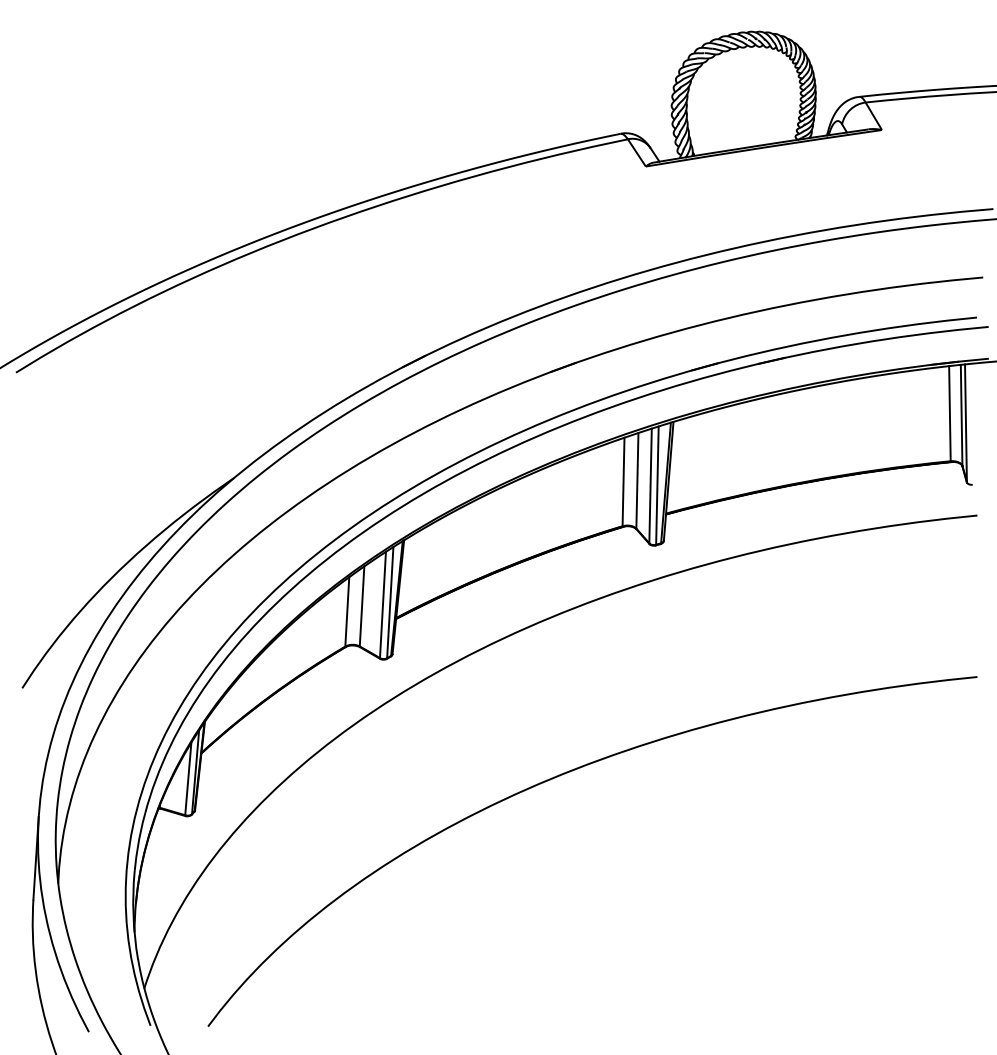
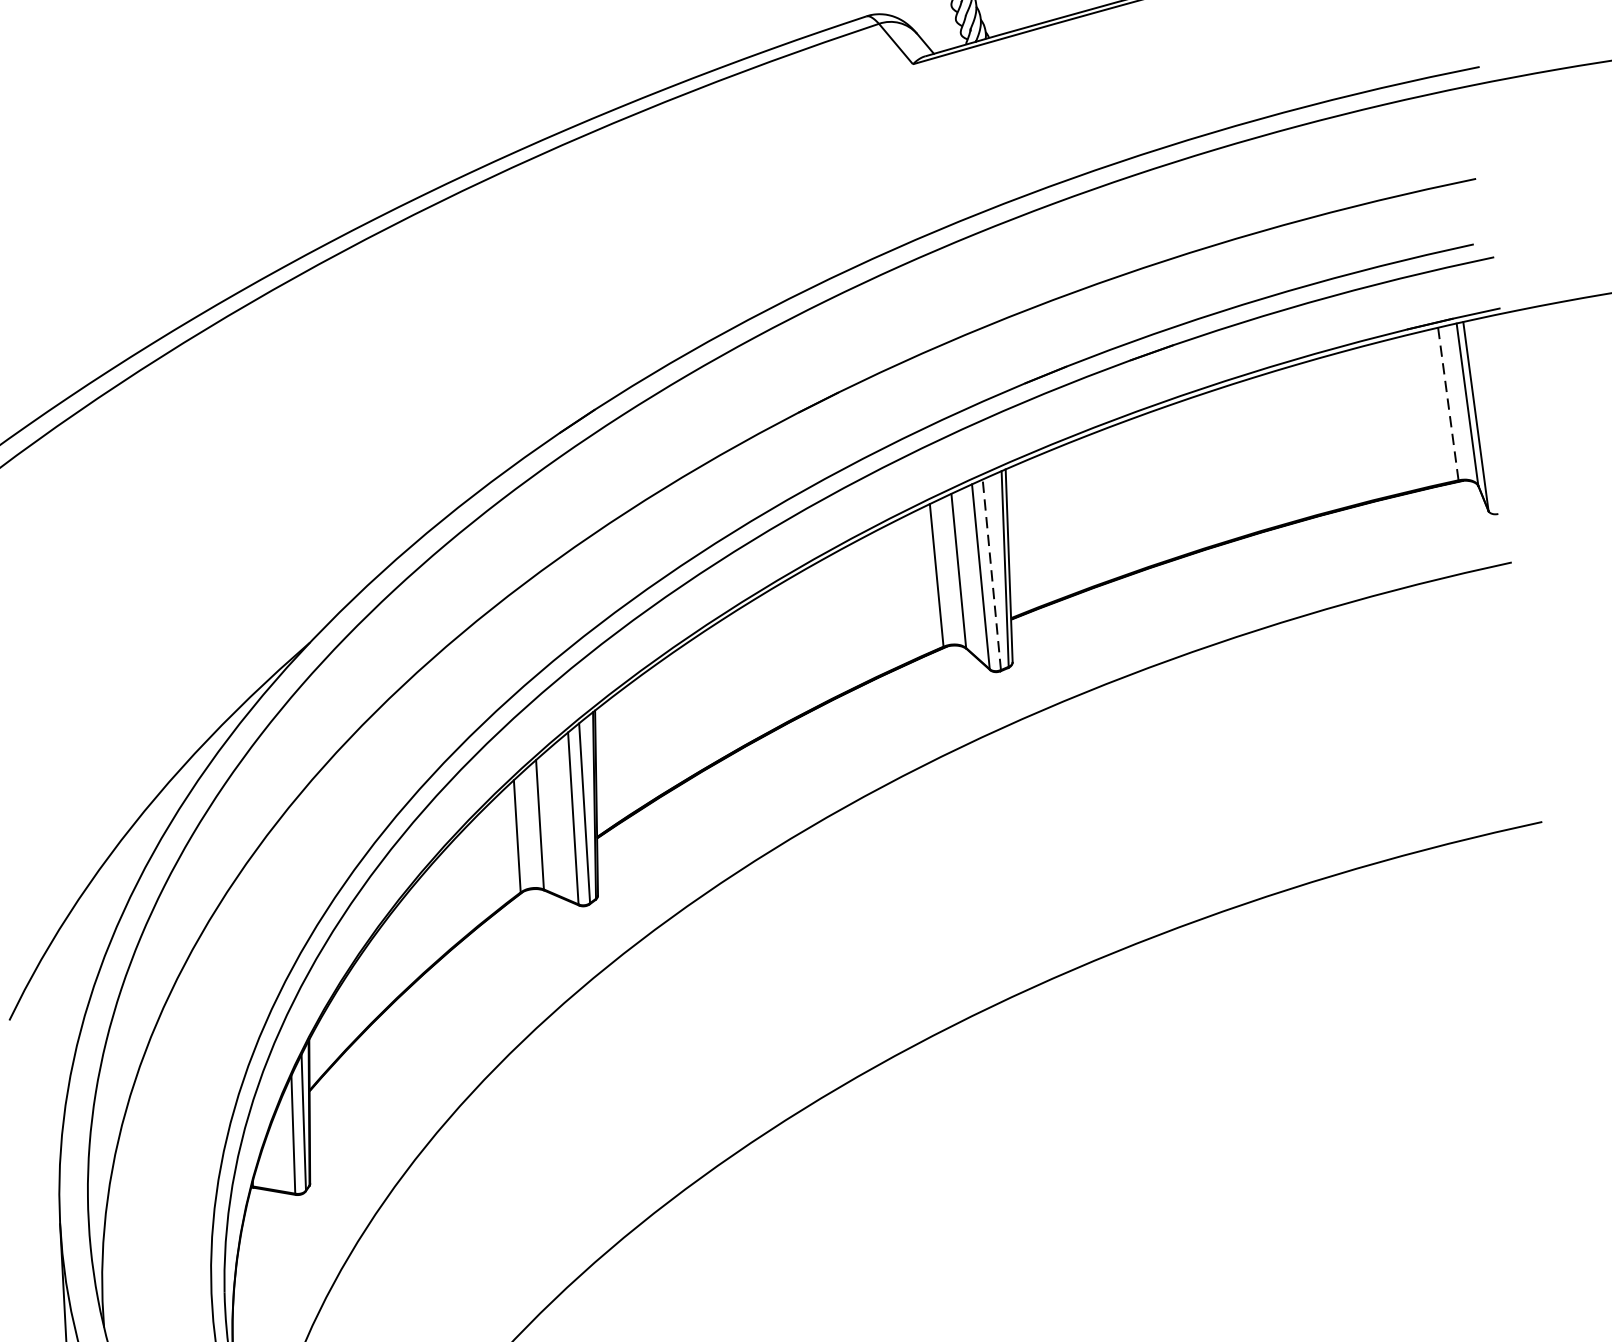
line: (949, 413) -> (1447, 403), solid -> dashed
line: (657, 485) -> (991, 574), solid -> dashed

